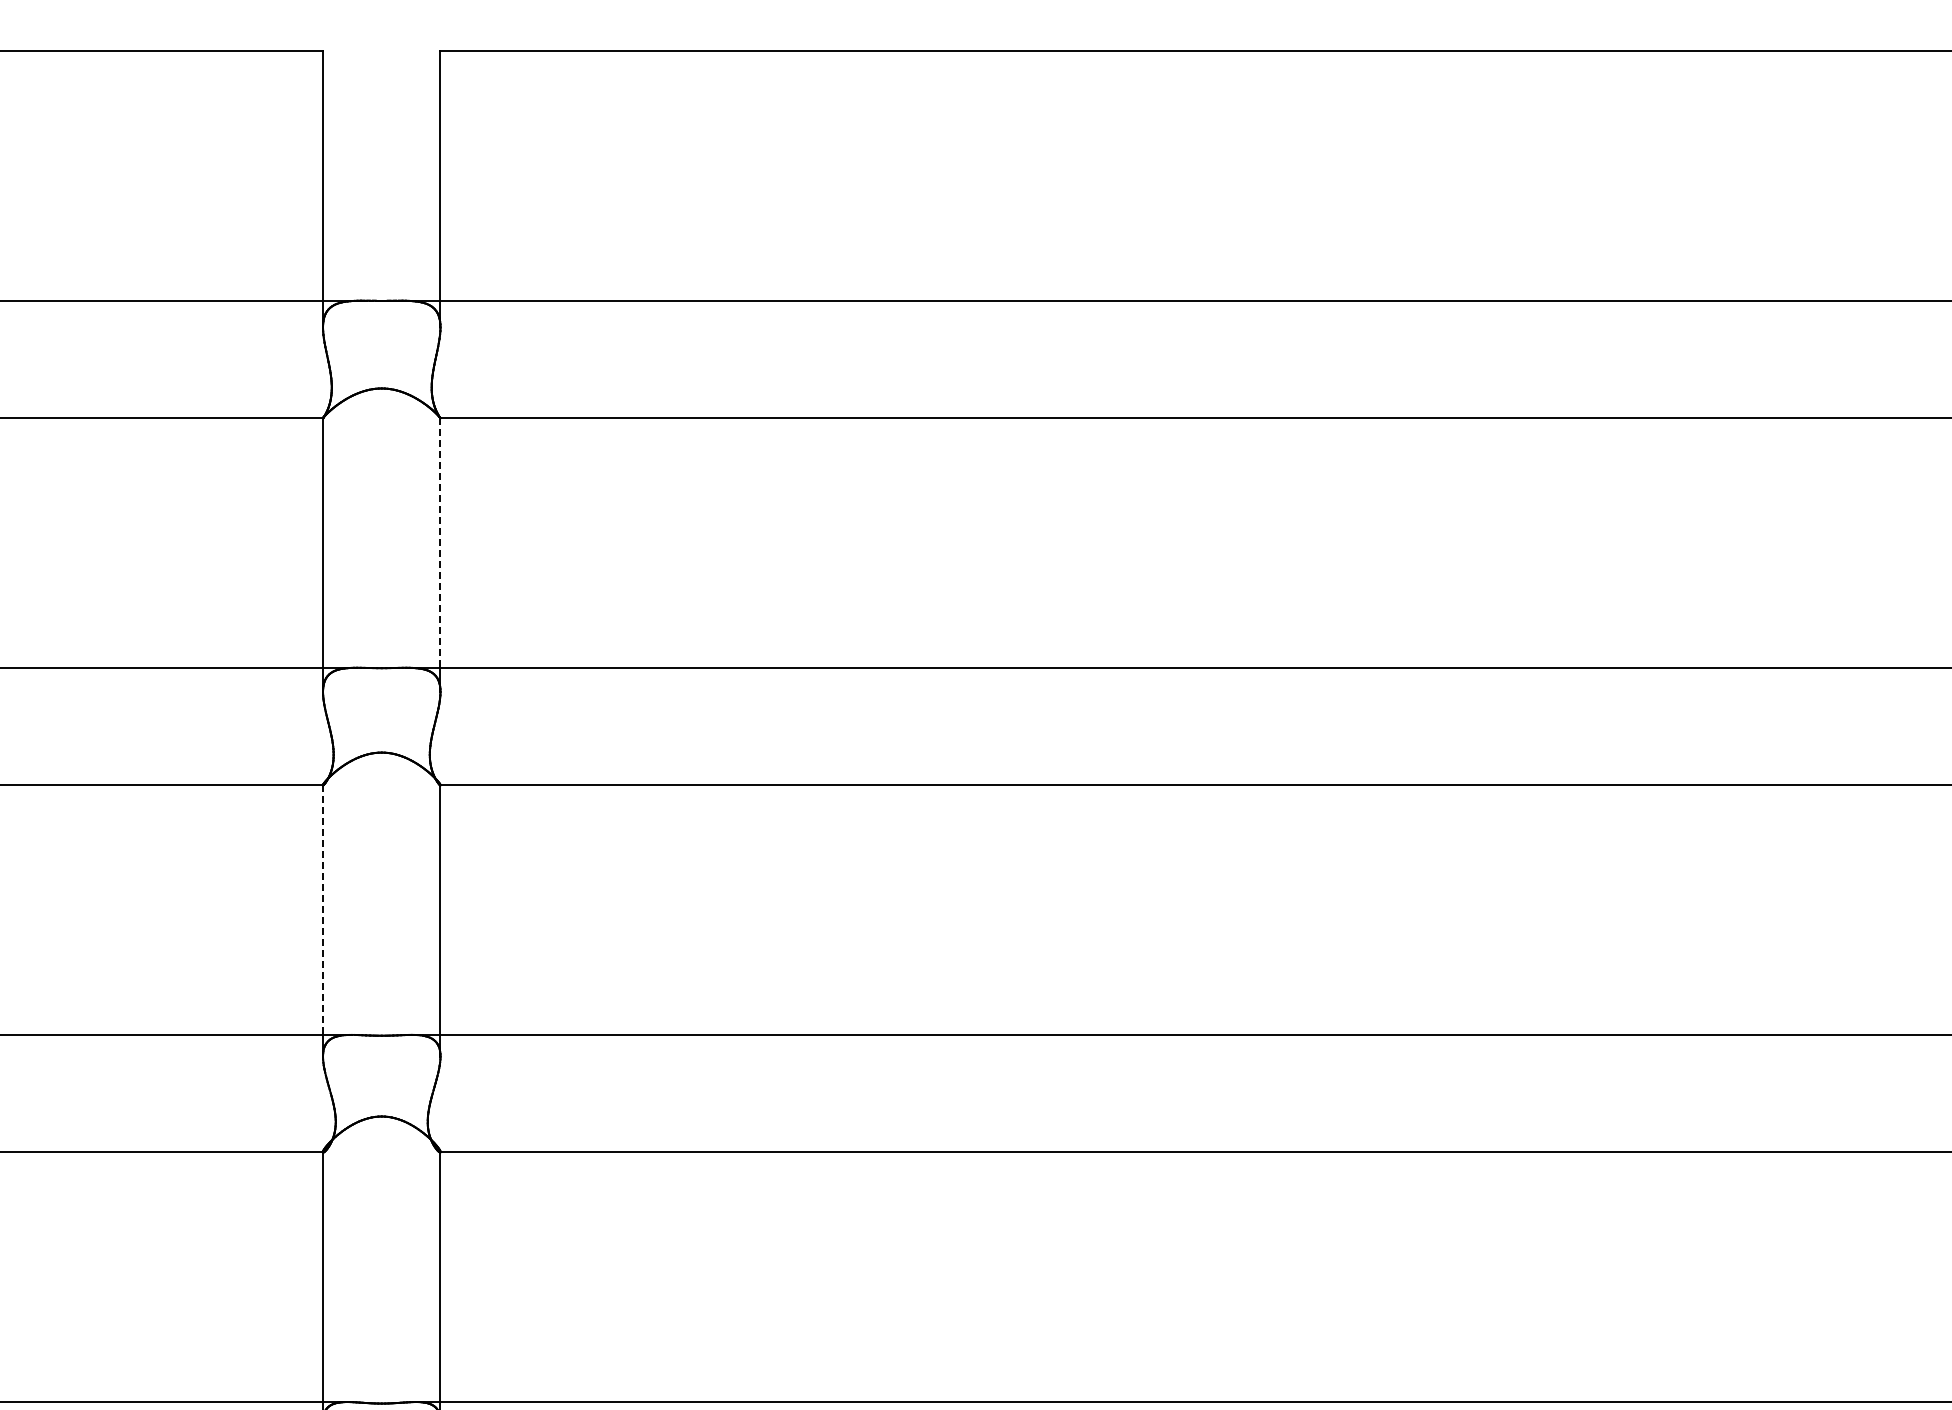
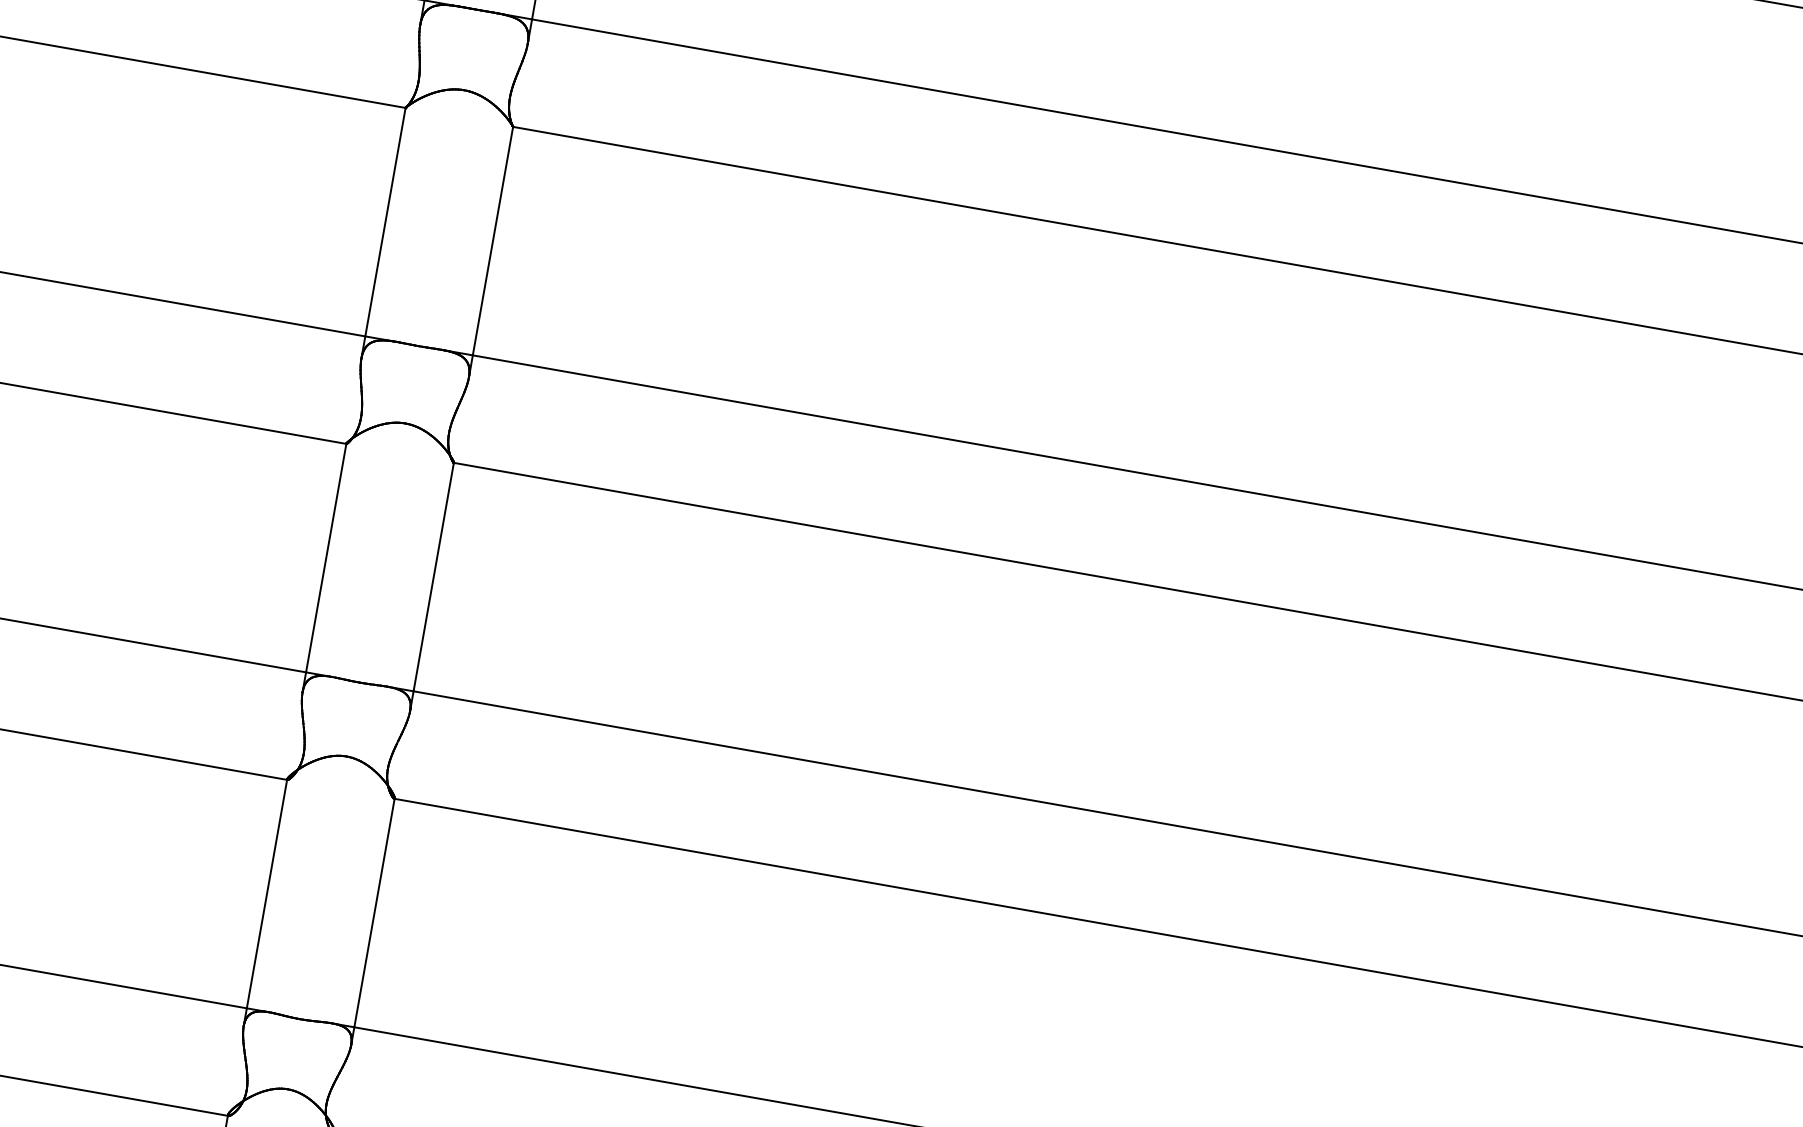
line: (440, 543) -> (492, 241), dashed -> solid
line: (323, 910) -> (326, 558), dashed -> solid

